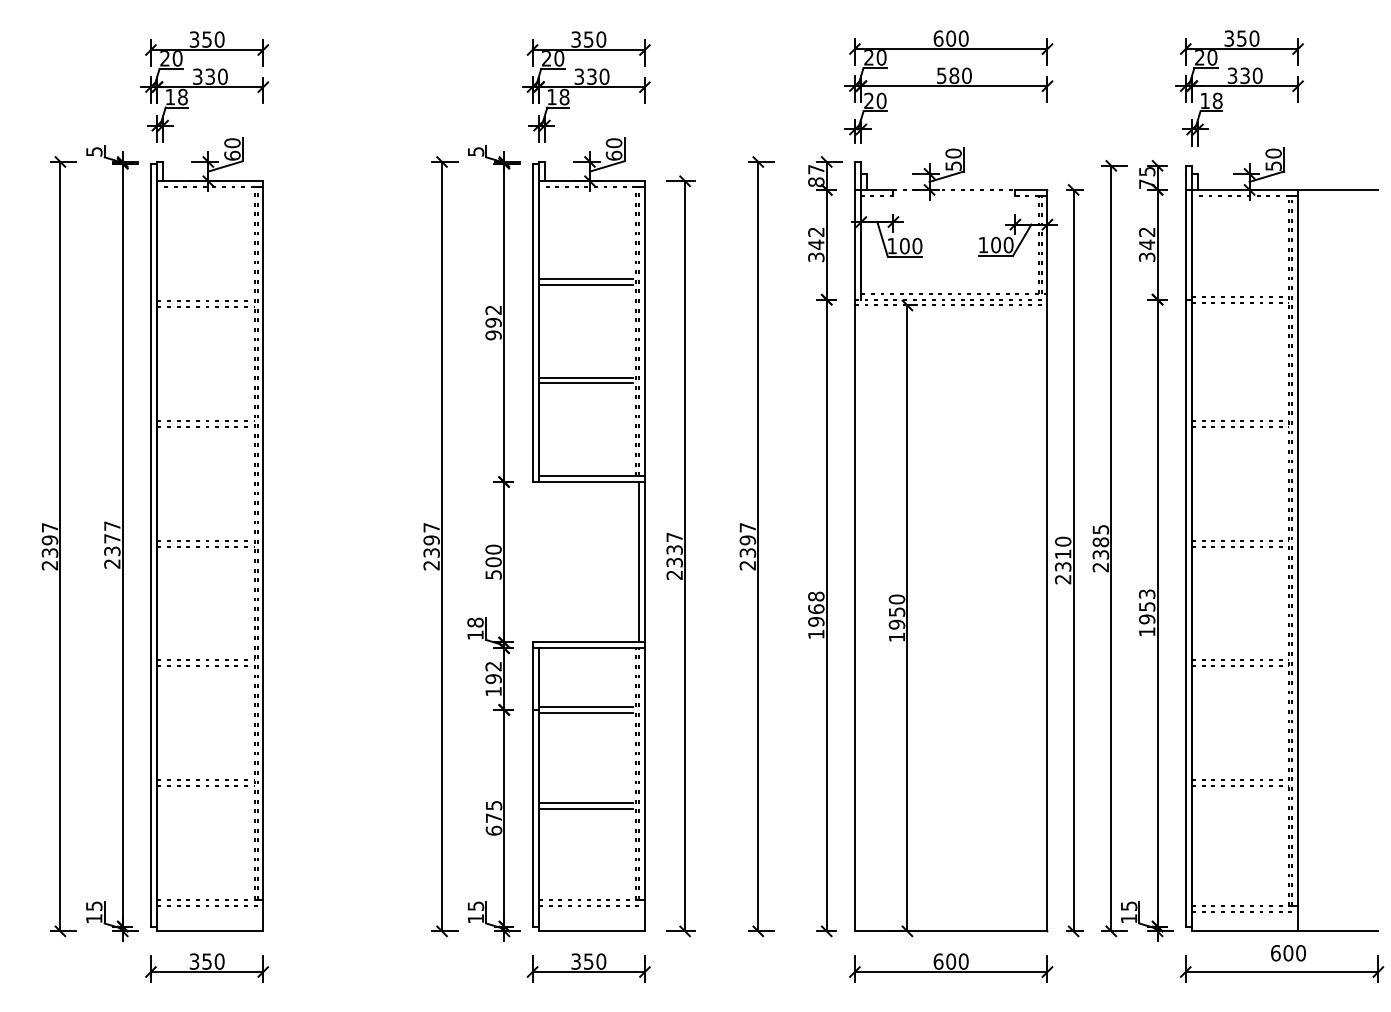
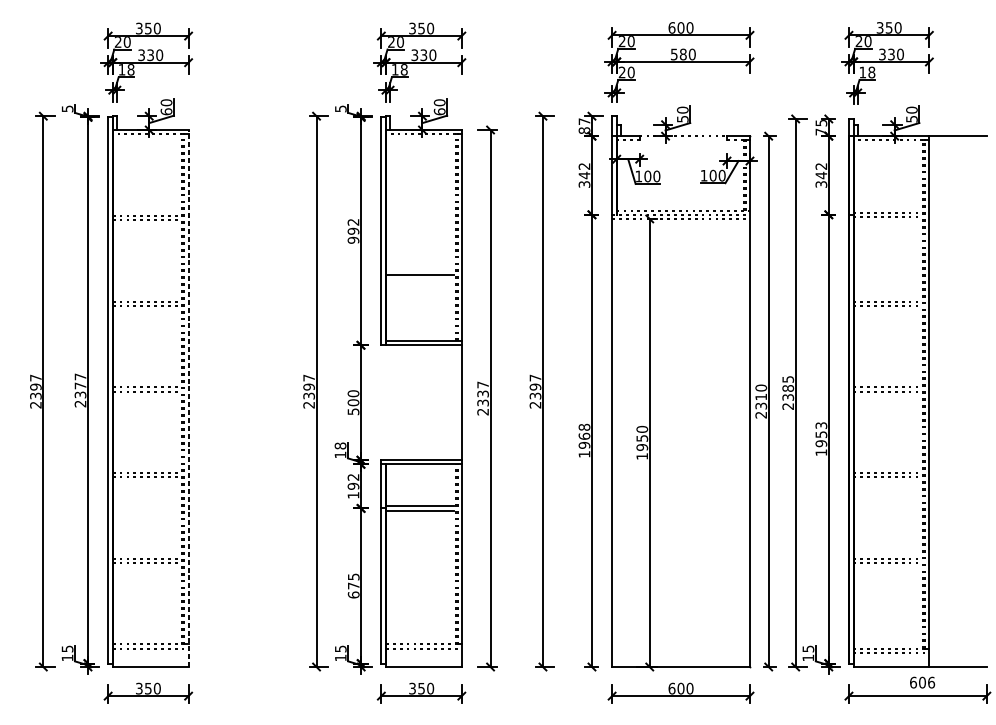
line: (586, 279) -> (419, 200), removed
line: (586, 284) -> (419, 203), removed
line: (586, 377) -> (419, 270), removed
line: (263, 555) -> (188, 397), solid -> dashed
line: (639, 561) -> (457, 402), removed
line: (586, 803) -> (419, 575), removed
line: (586, 809) -> (419, 579), removed
text: (1301, 953) -> (931, 682), 600 -> 606

